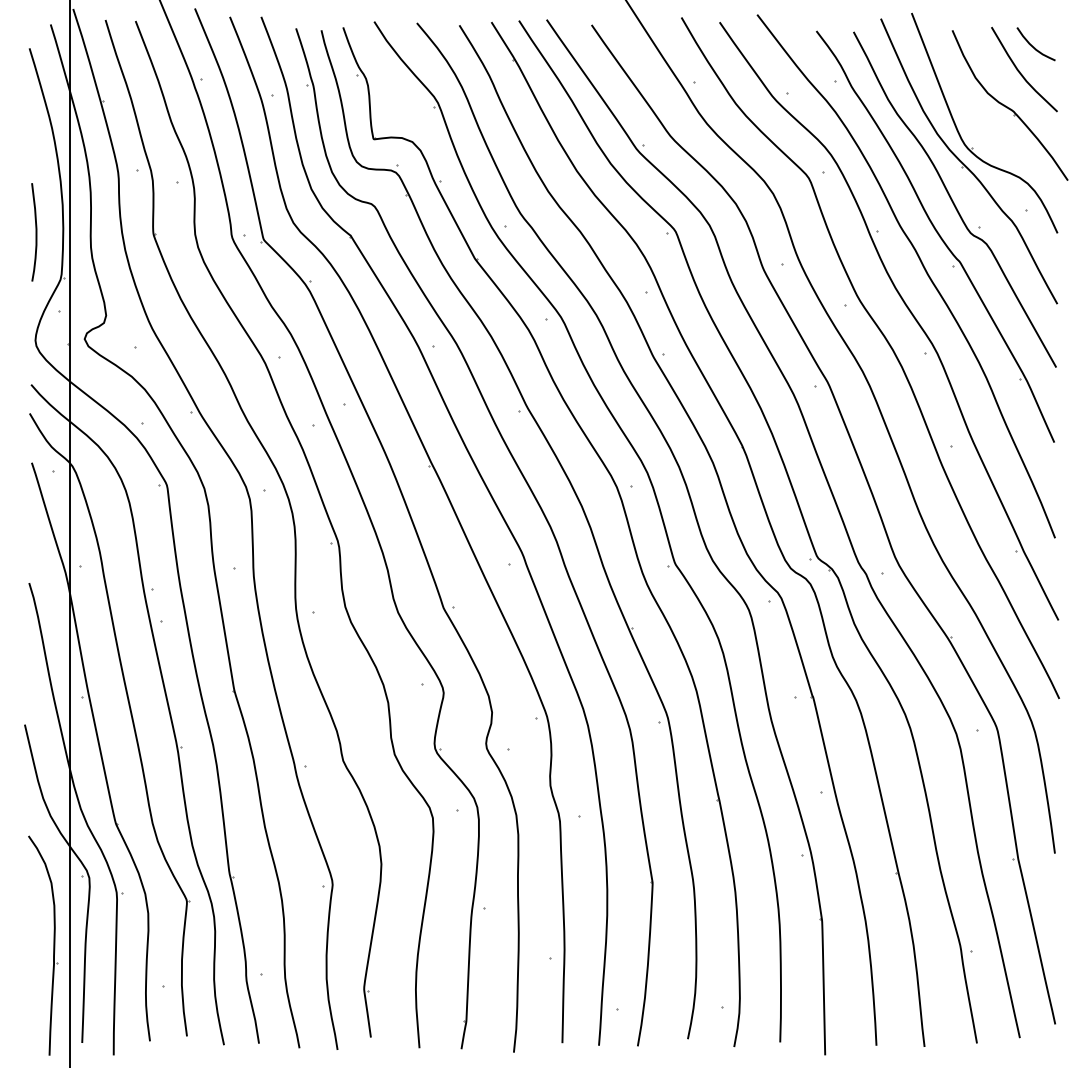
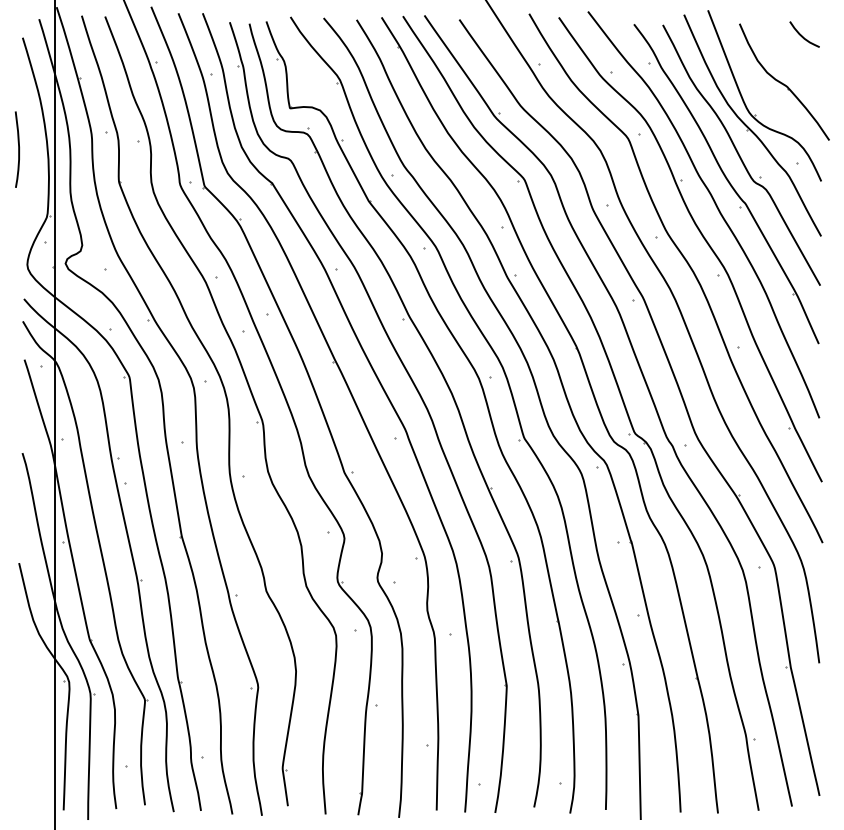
curve: (1021, 72) -> (793, 56), removed
curve: (35, 232) -> (18, 149), moved
part: (53, 945) -> (41, 734), removed

